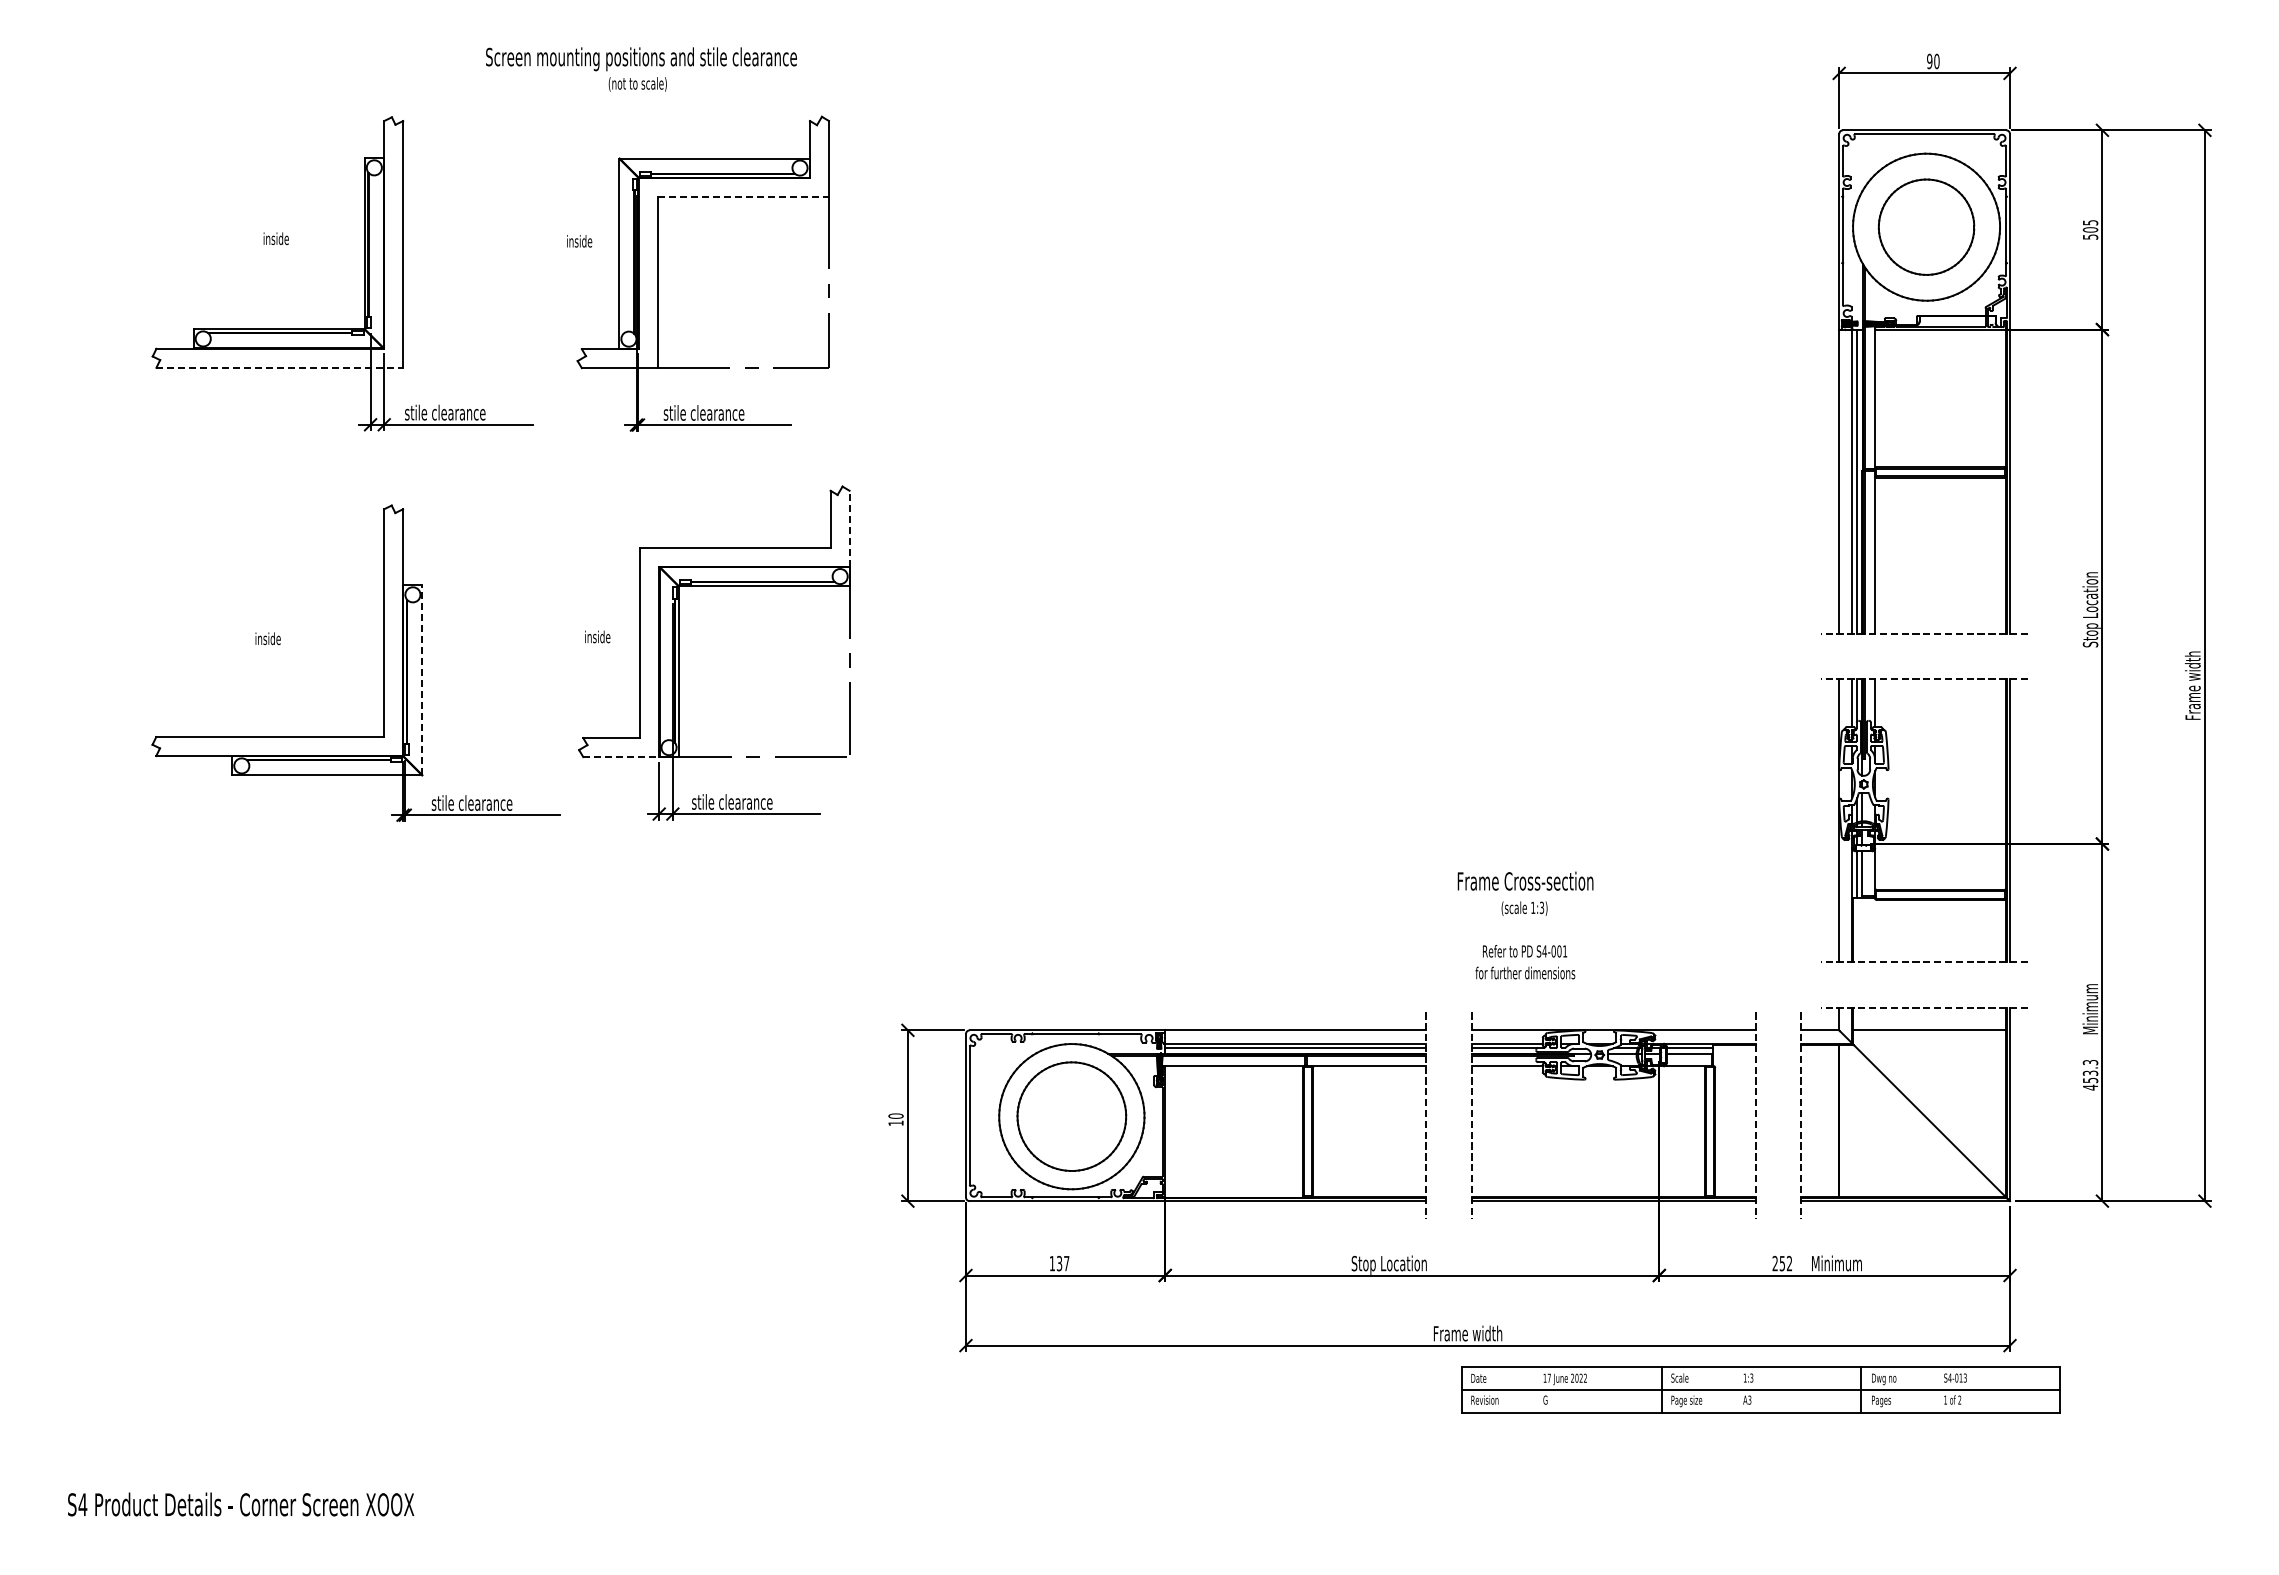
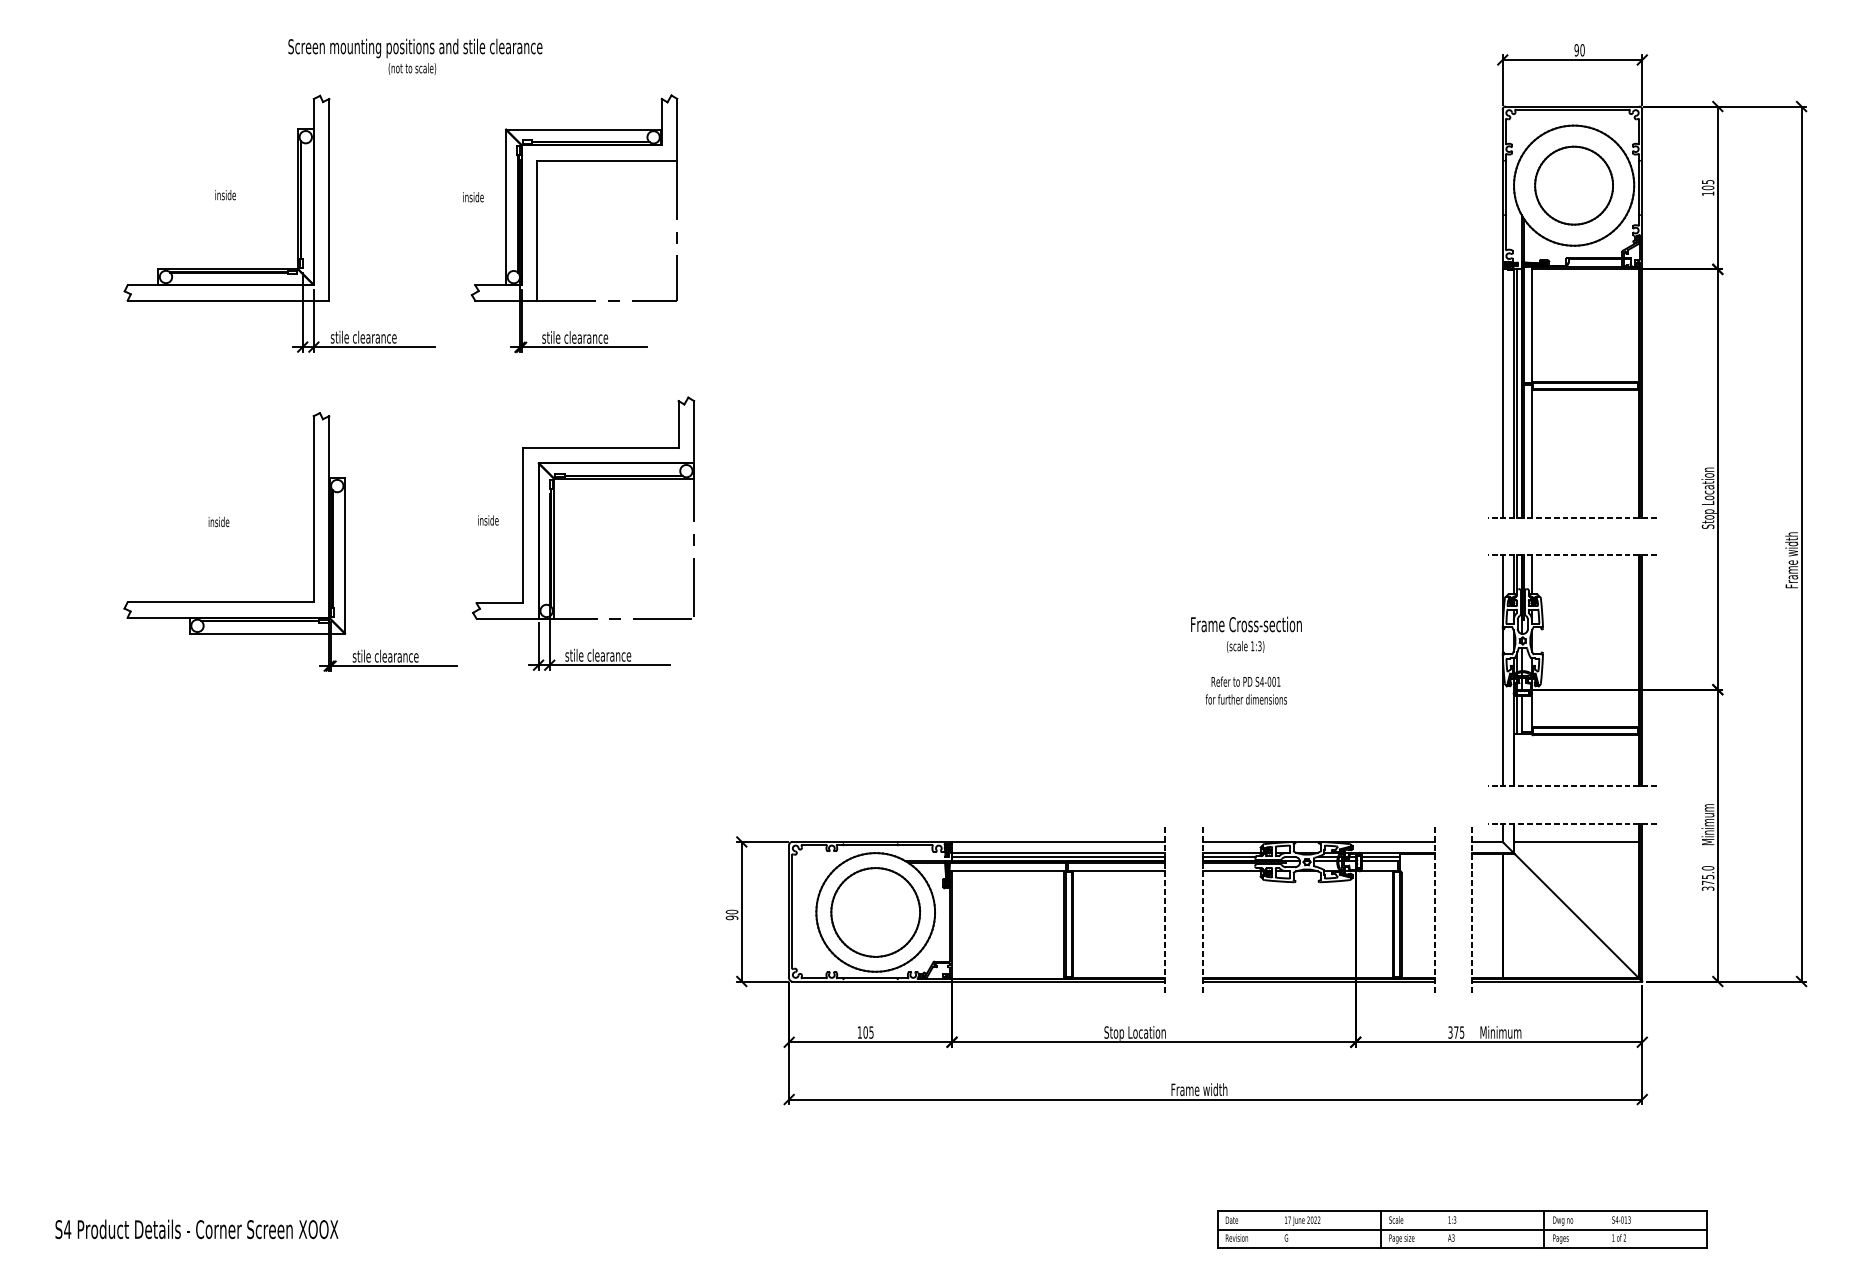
text: (641, 69) -> (415, 56), moved
line: (743, 196) -> (607, 160), dashed -> solid
text: (2090, 236) -> (1708, 193), 505 -> 105
line: (280, 367) -> (229, 300), dashed -> solid
line: (849, 528) -> (694, 431), dashed -> solid
line: (422, 680) -> (345, 556), dashed -> solid
line: (621, 757) -> (507, 618), dashed -> solid
text: (1525, 925) -> (1246, 660), moved
text: (2090, 1074) -> (1708, 878), 453.3 -> 375.0
text: (895, 1123) -> (731, 918), 10 -> 90
text: (1062, 1263) -> (868, 1032), 137 -> 105
text: (1782, 1263) -> (1456, 1032), 252 -> 375
part: (1760, 1389) -> (1462, 1229), moved

